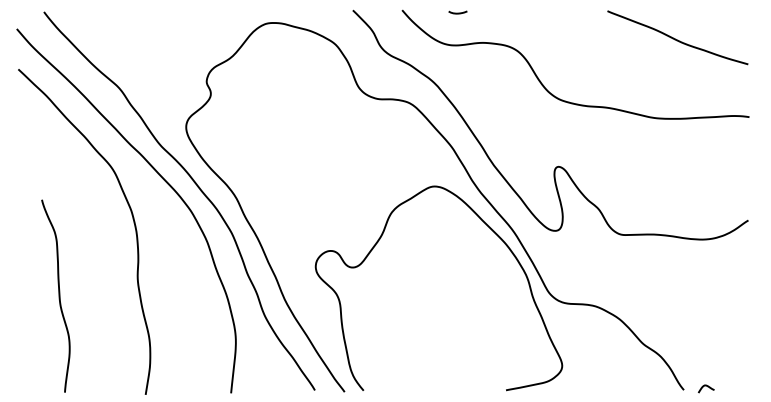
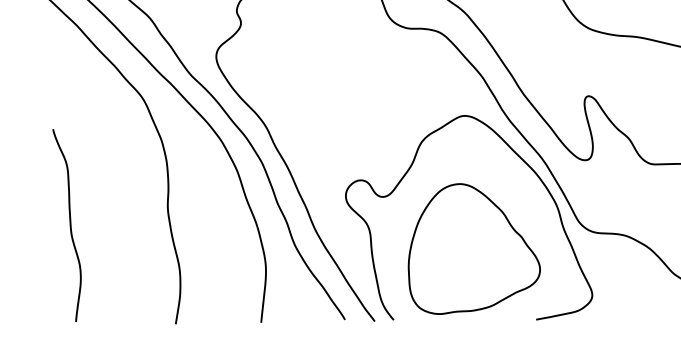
curve: (58, 295) -> (69, 224), moved
part: (443, 319) -> (473, 248), added

